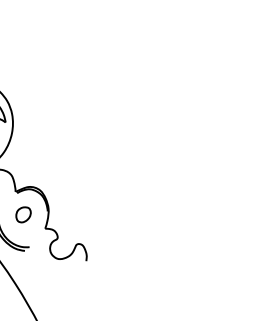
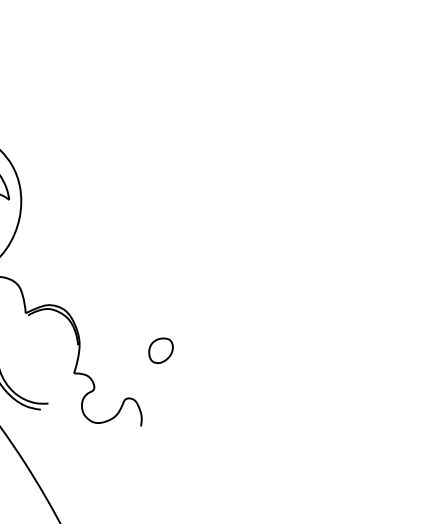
part: (23, 214) -> (160, 350), moved

